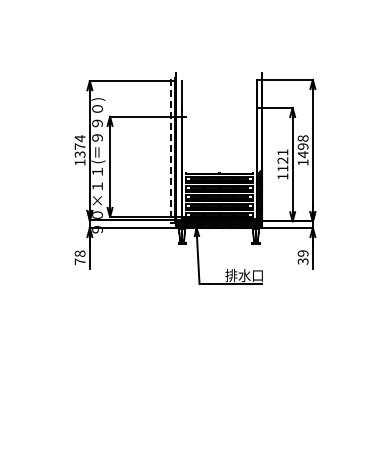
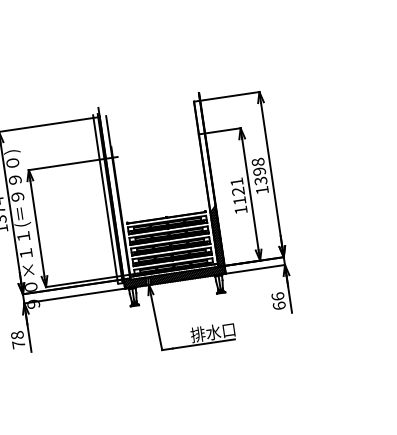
line: (170, 150) -> (105, 199), dashed -> solid
text: (302, 154) -> (260, 180), 1498 -> 1398
text: (302, 257) -> (277, 301), 39 -> 66

